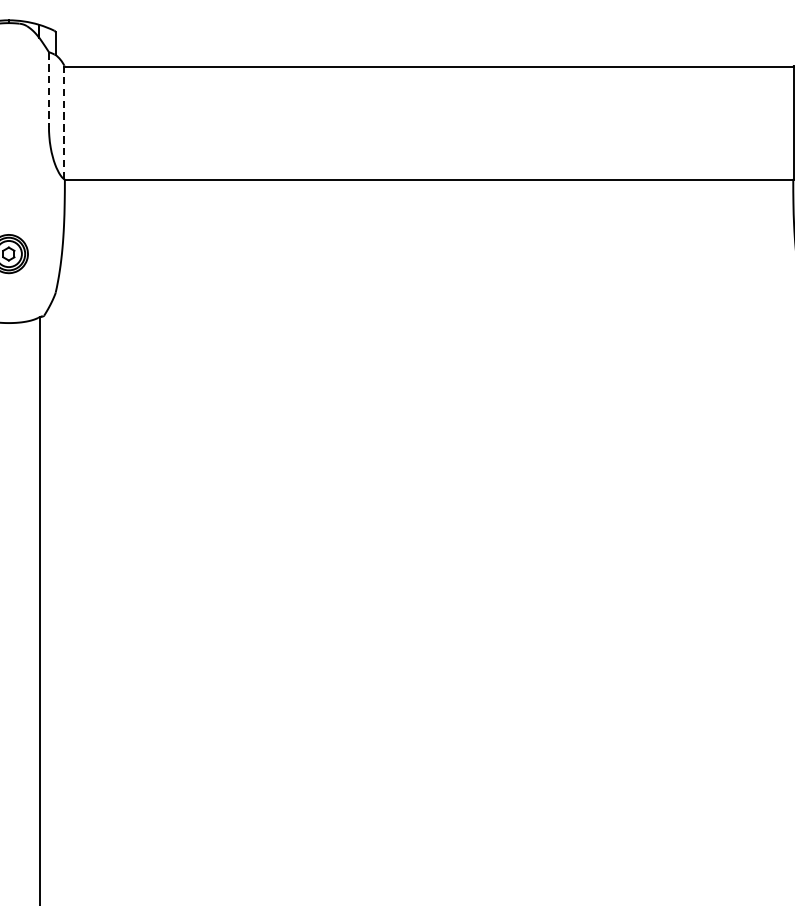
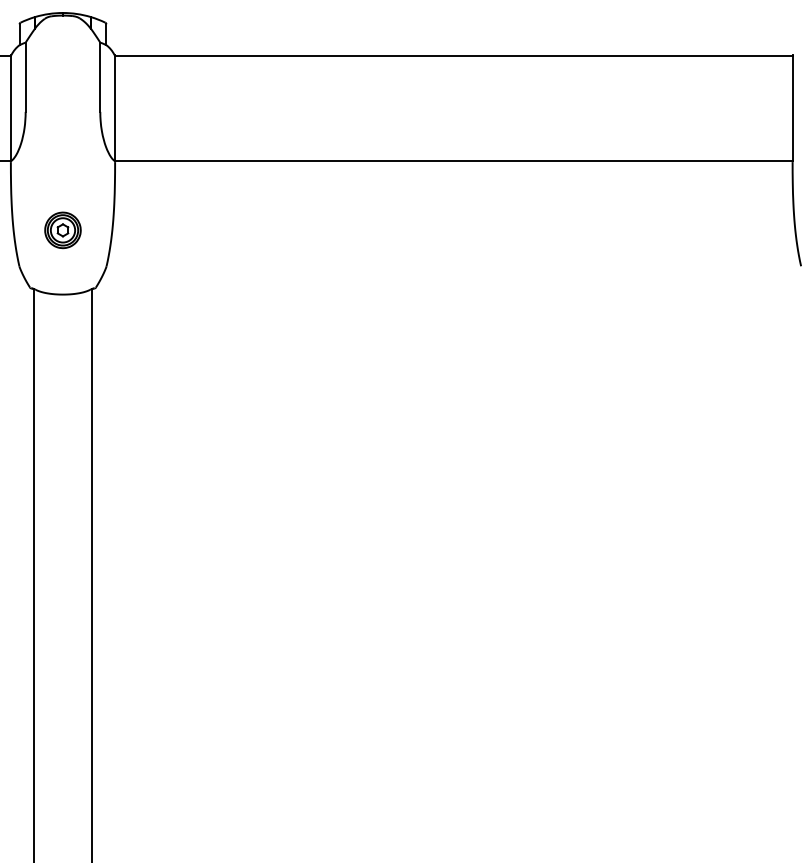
line: (49, 89) -> (100, 77), dashed -> solid
line: (64, 123) -> (114, 108), dashed -> solid

